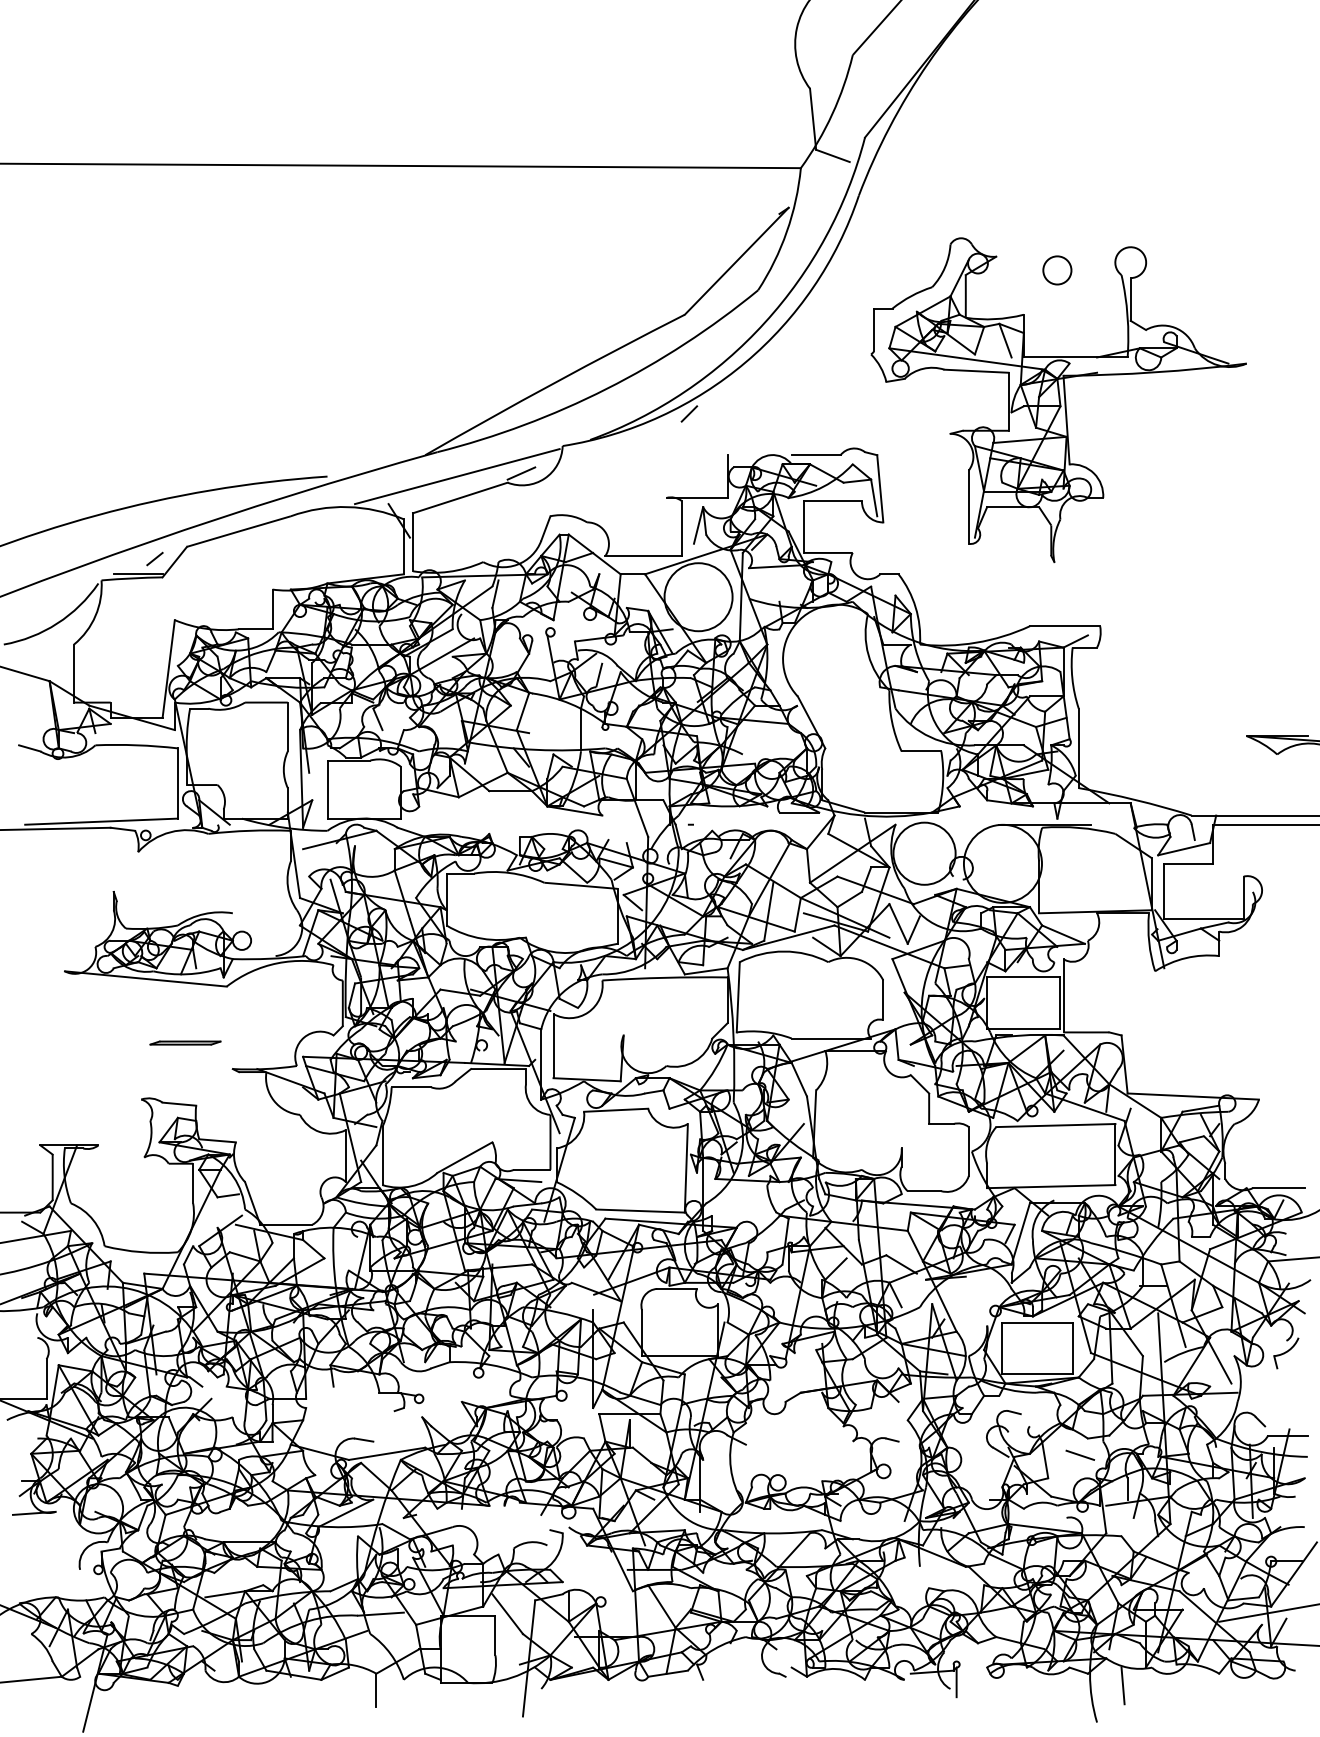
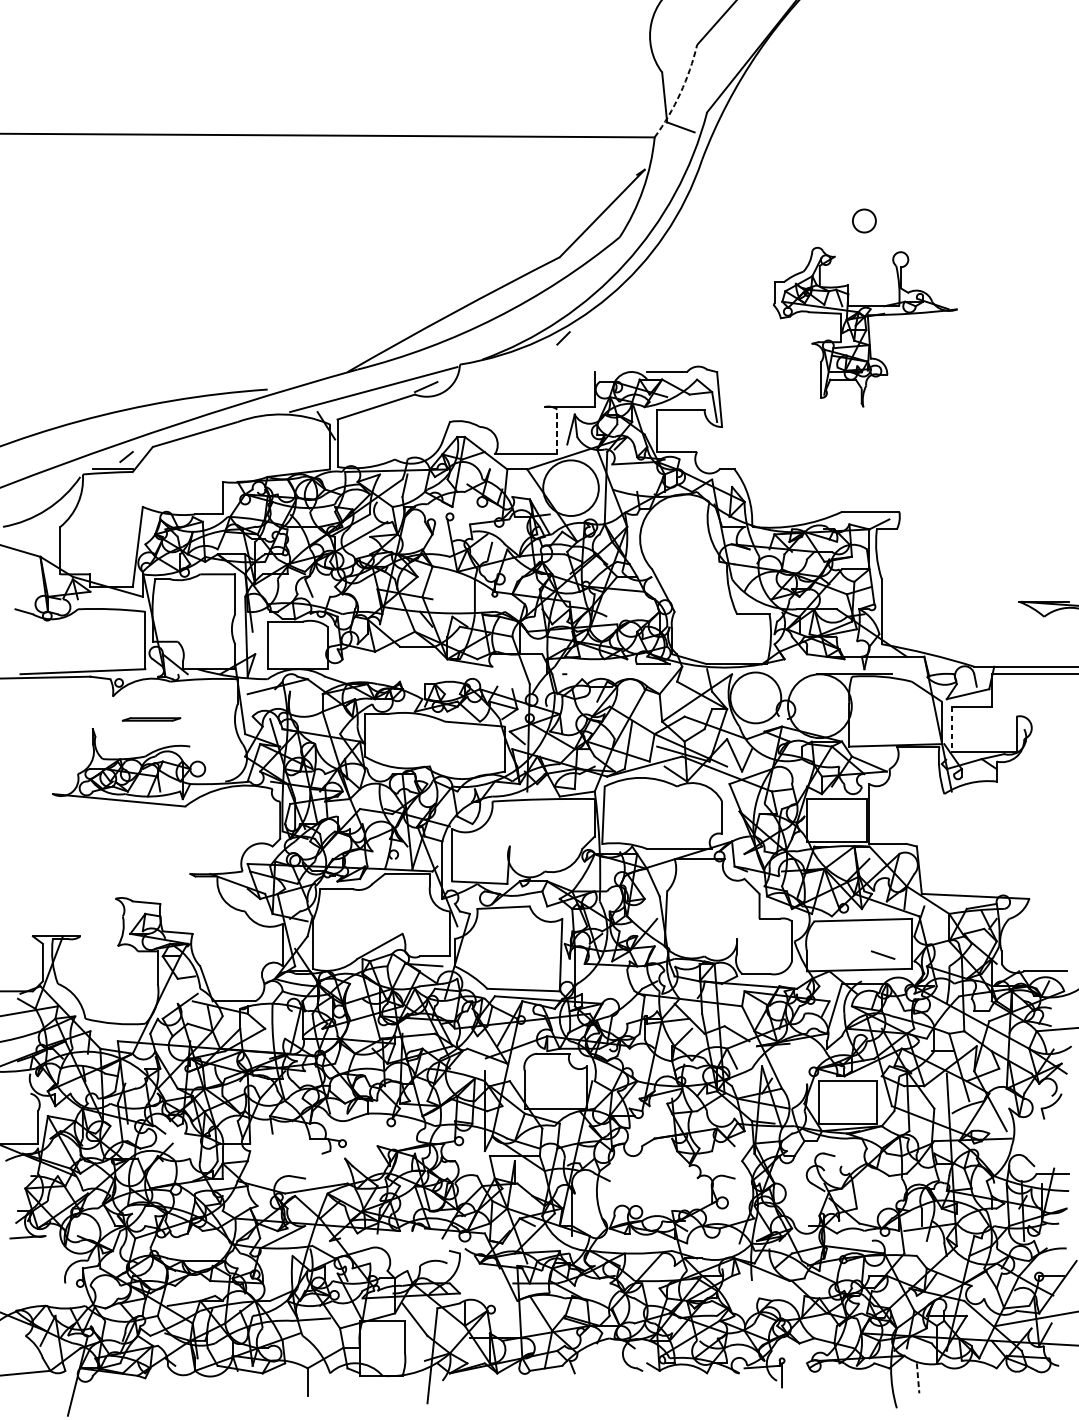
arc: (832, 114) -> (680, 93), solid -> dashed
part: (1058, 400) -> (865, 327), size x0.6
line: (681, 528) -> (557, 432), solid -> dashed
line: (1164, 892) -> (951, 729), solid -> dashed
part: (185, 1042) -> (151, 718), moved
line: (1080, 1454) -> (883, 954), moved
line: (1123, 1686) -> (918, 1378), solid -> dashed

